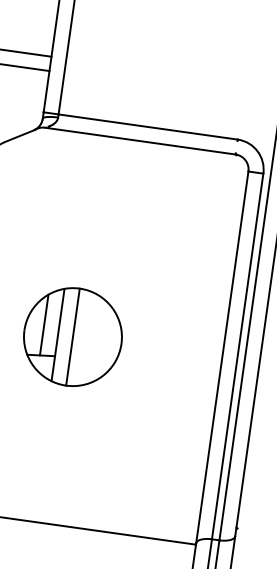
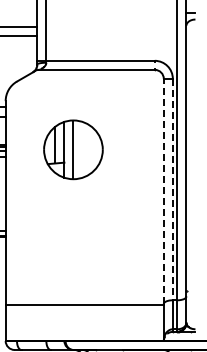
part: (73, 336) -> (73, 149), moved
line: (237, 356) -> (172, 189), solid -> dashed
line: (221, 357) -> (163, 191), solid -> dashed

